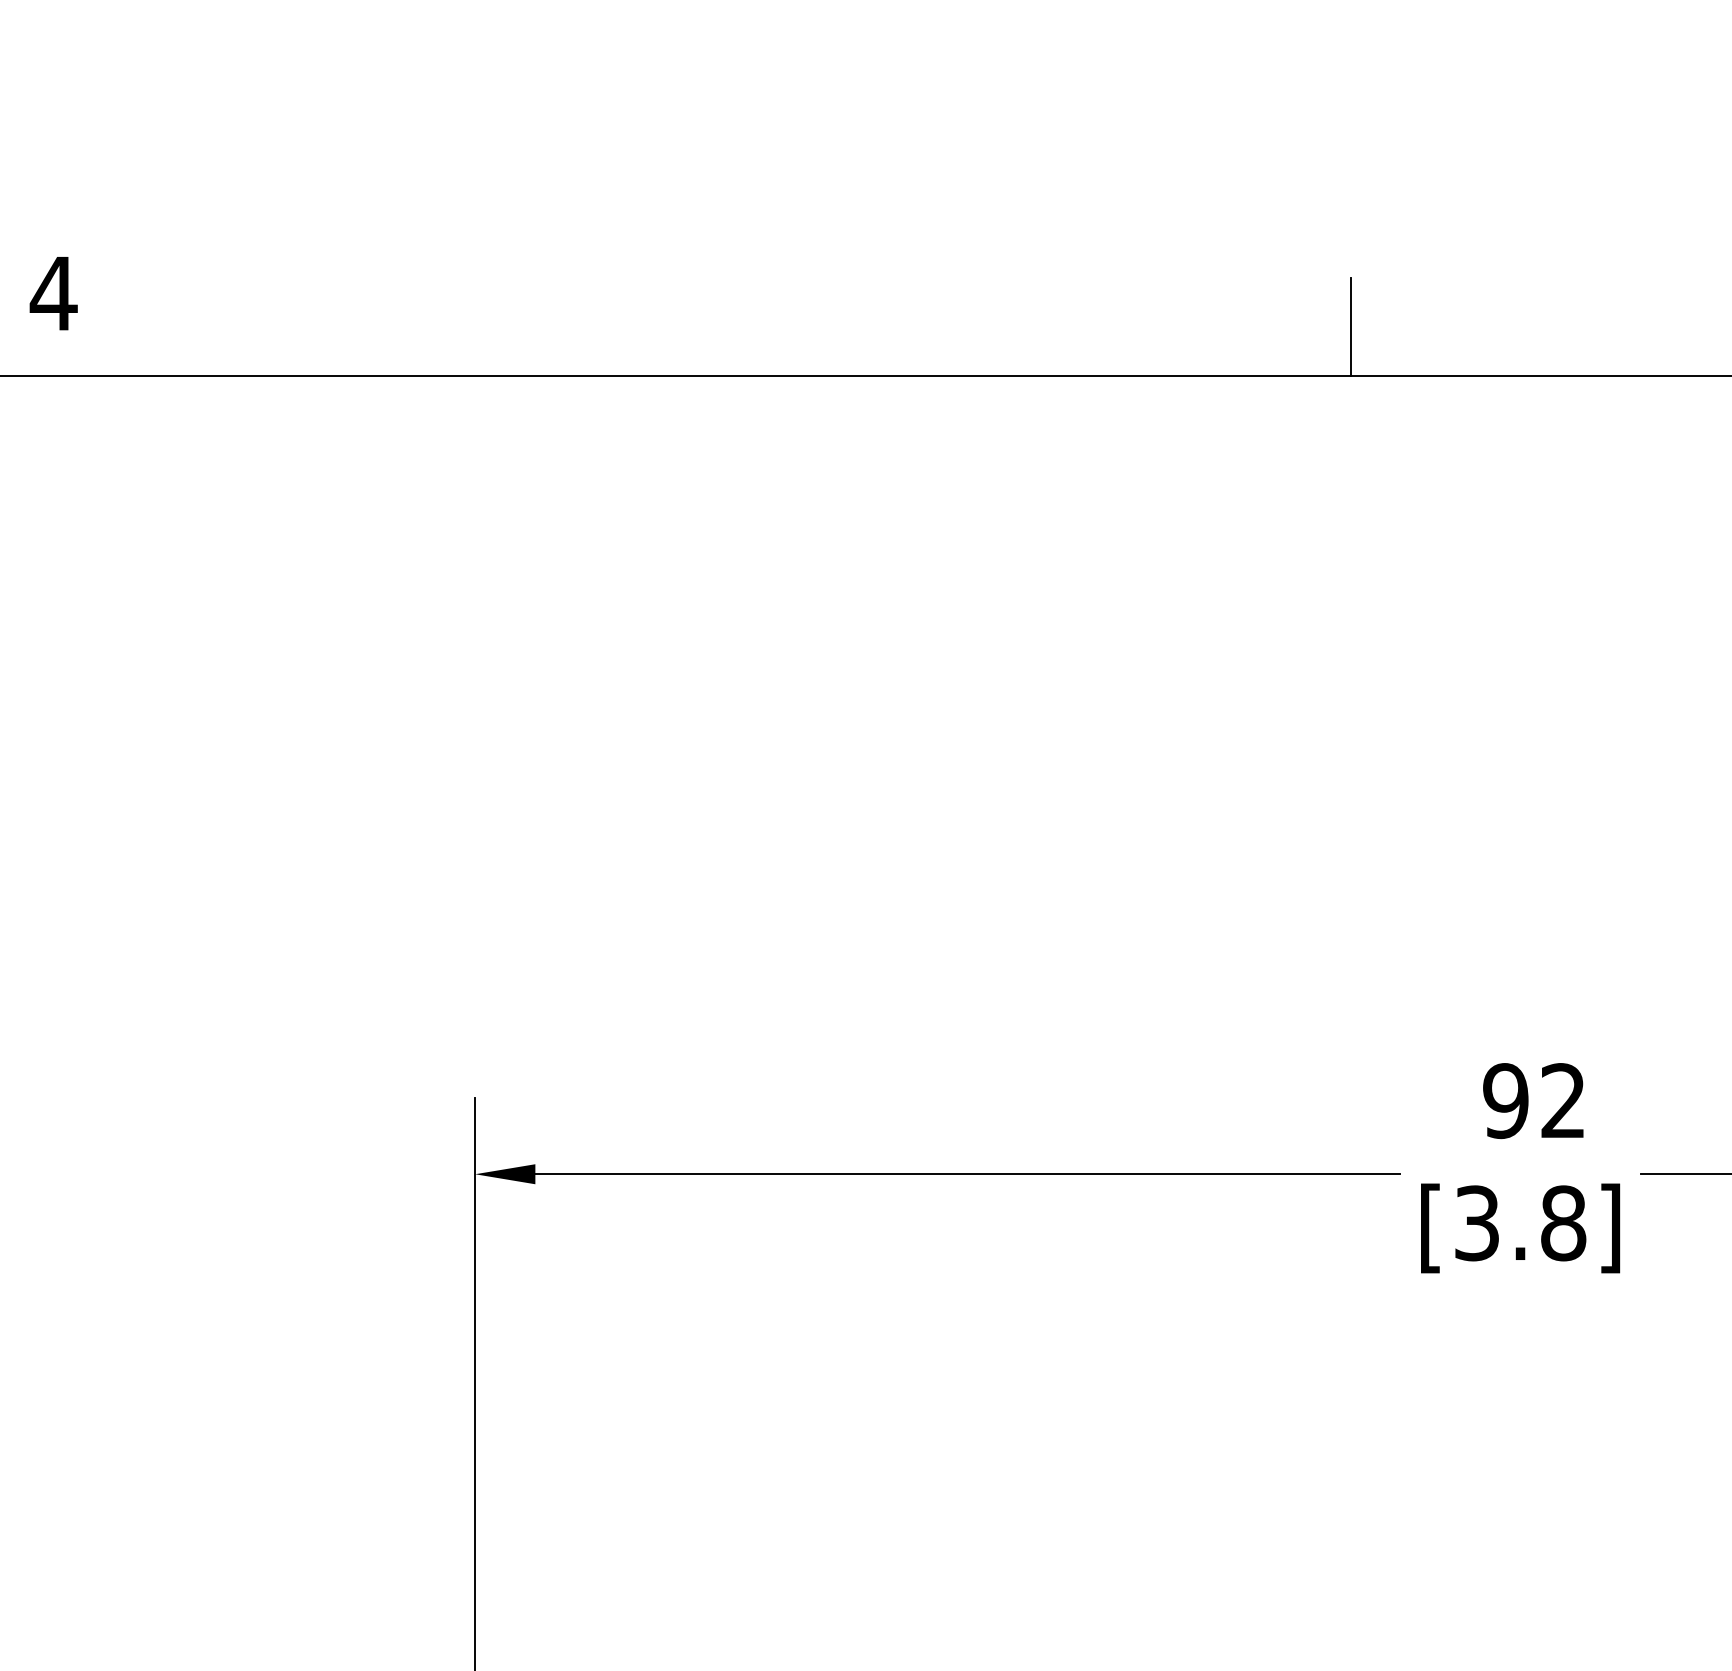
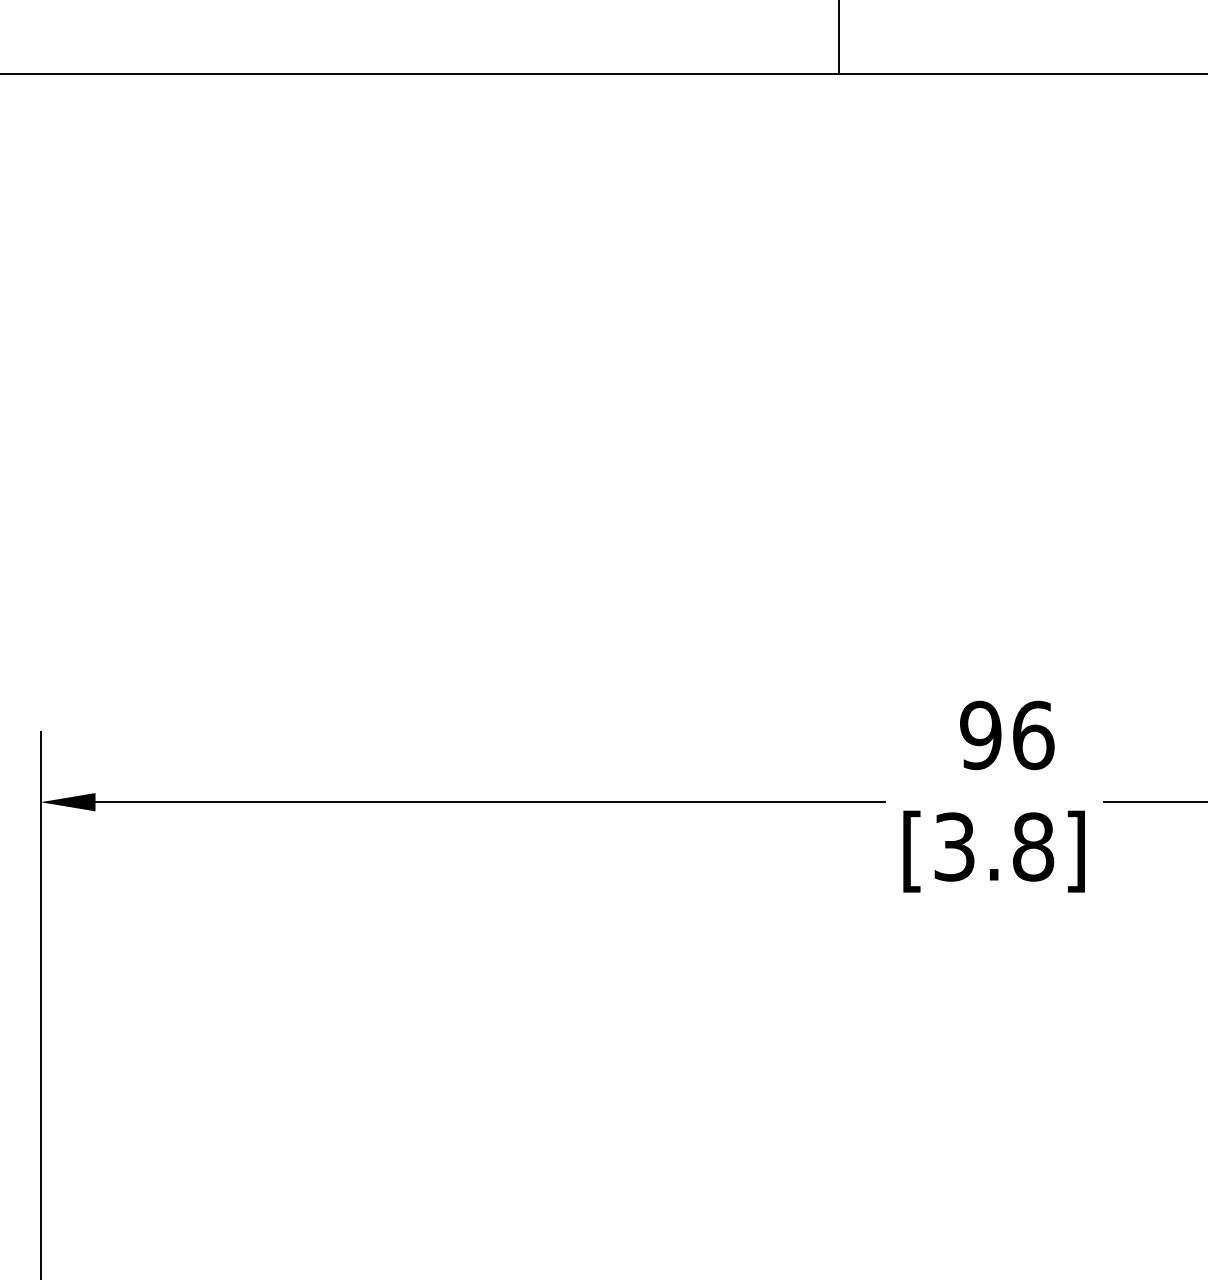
text: (1563, 1101) -> (1033, 735), 92 -> 96

